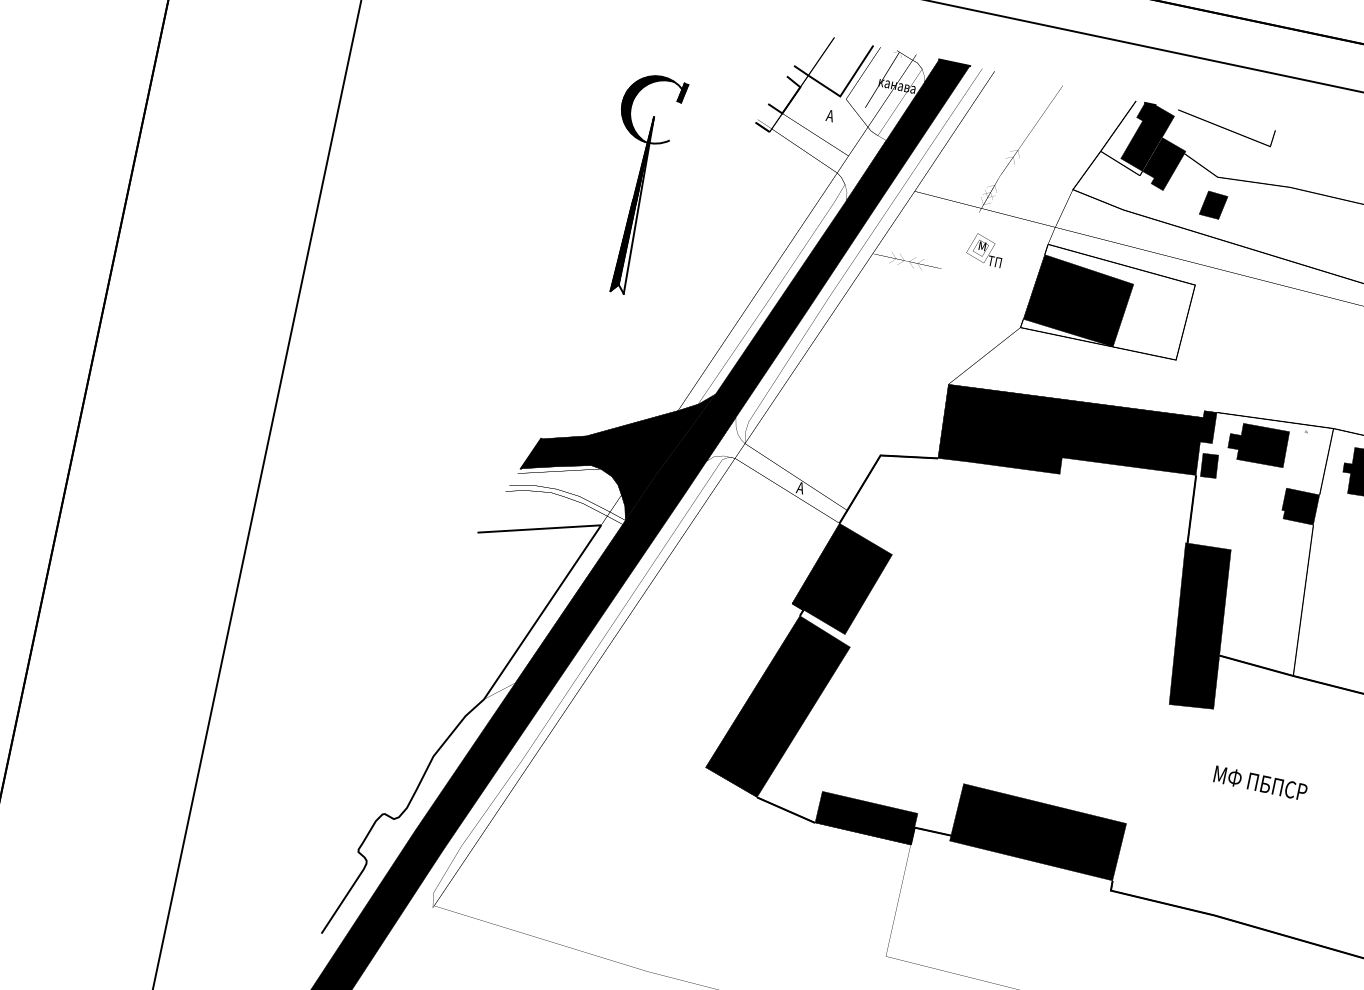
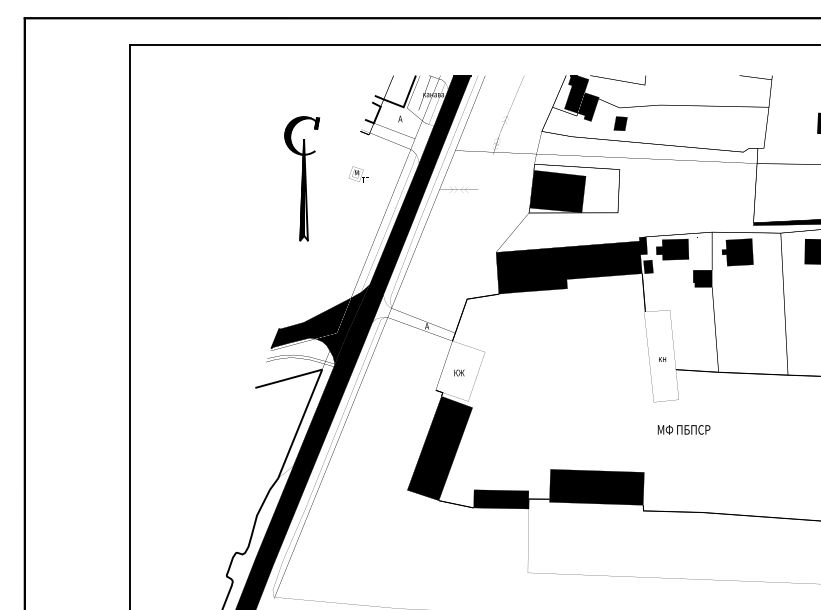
text: (984, 249) -> (358, 174), moved
fill: (842, 579) -> (460, 371), removed
fill: (1199, 627) -> (661, 356), removed
text: (1259, 782) -> (683, 429), moved

